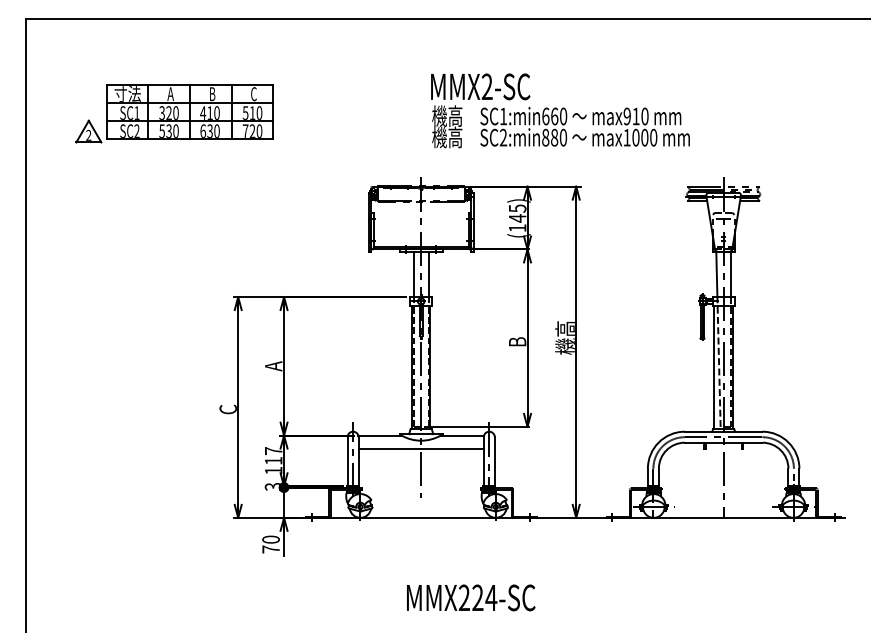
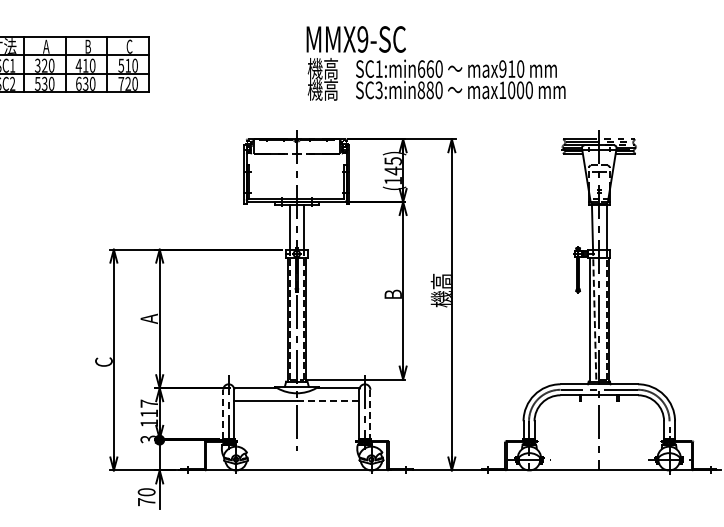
text: (486, 87) -> (362, 40), MMX2-SC -> MMX9-SC
text: (503, 137) -> (379, 90), SC2:min880 -> SC3:min880
line: (452, 448) -> (328, 401), solid -> dashed
line: (347, 461) -> (223, 414), solid -> dashed
line: (494, 461) -> (370, 414), solid -> dashed

